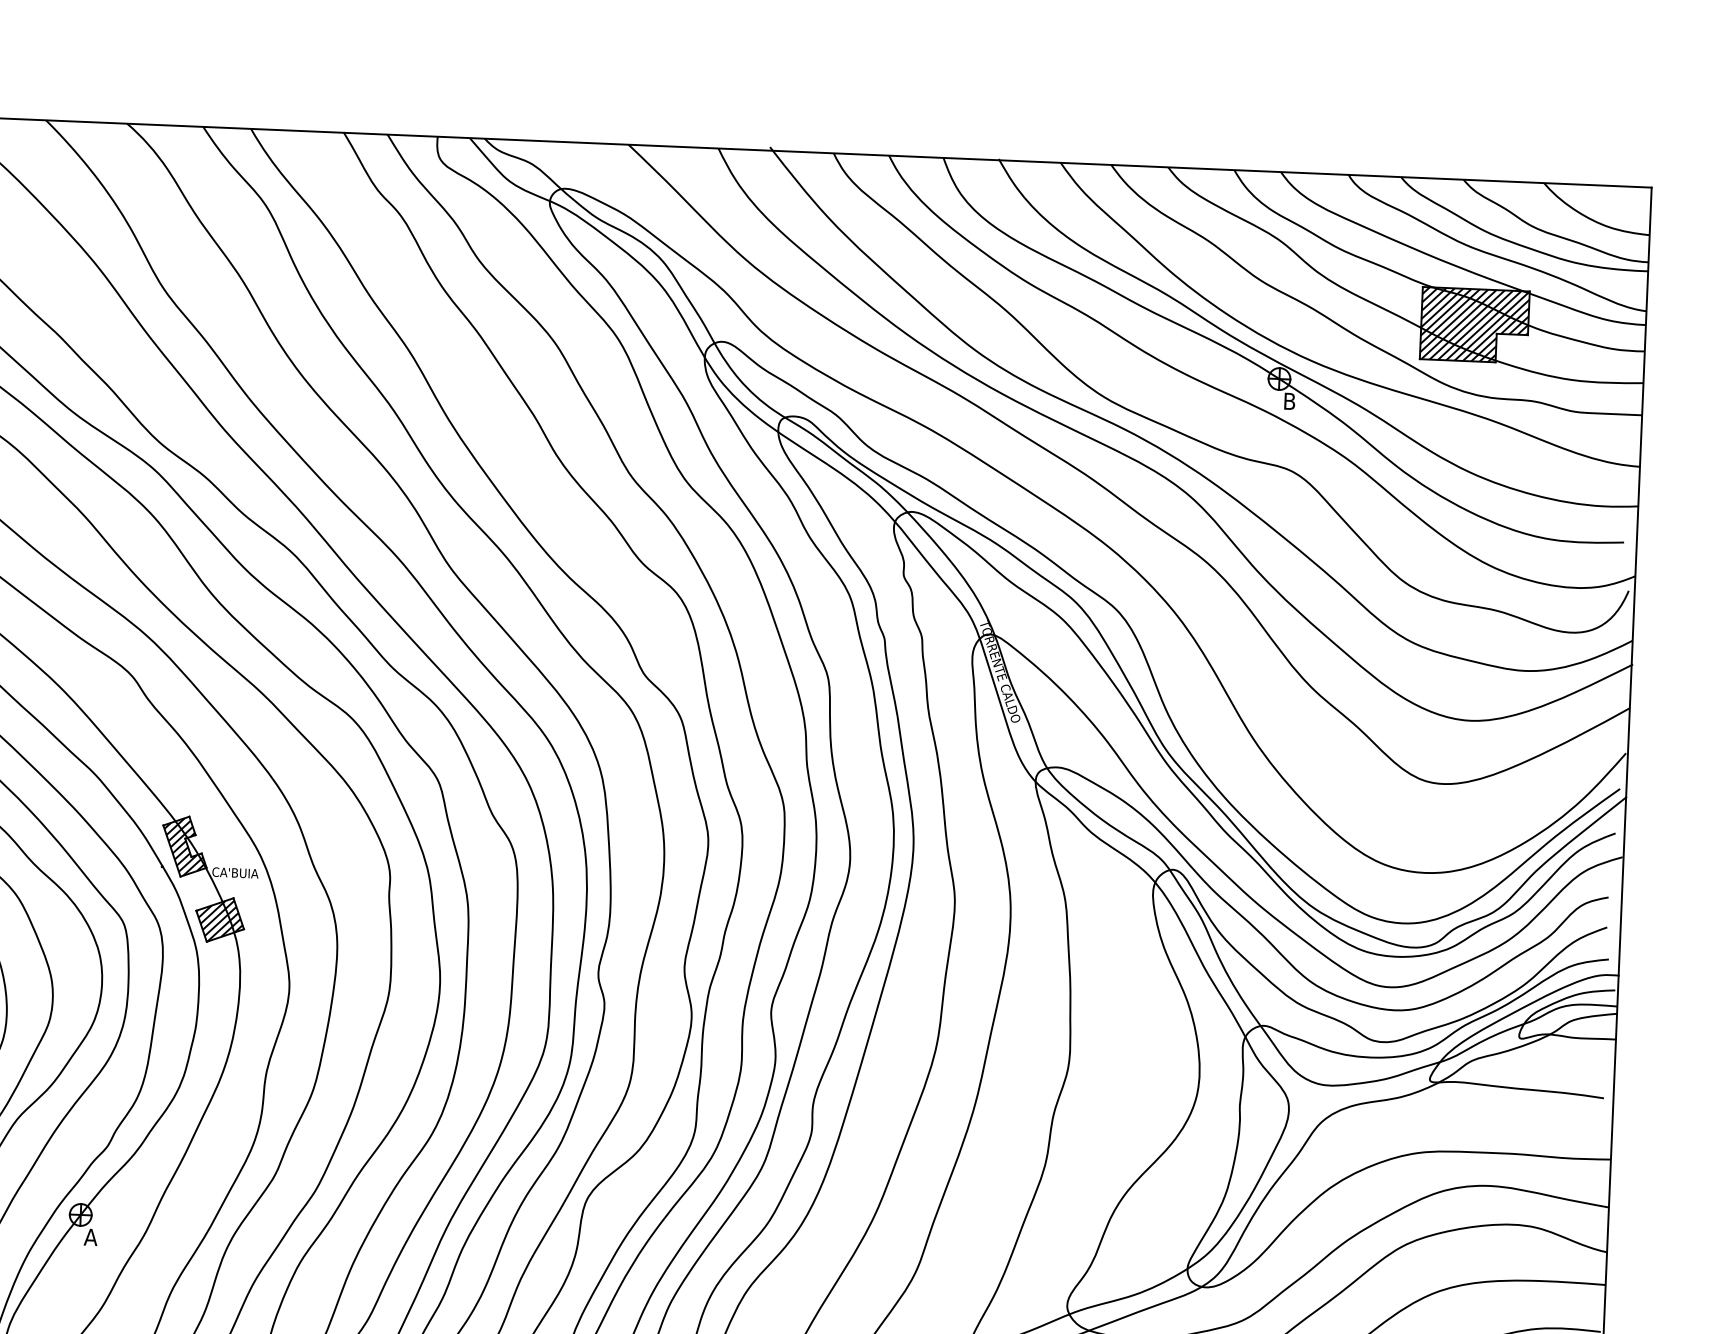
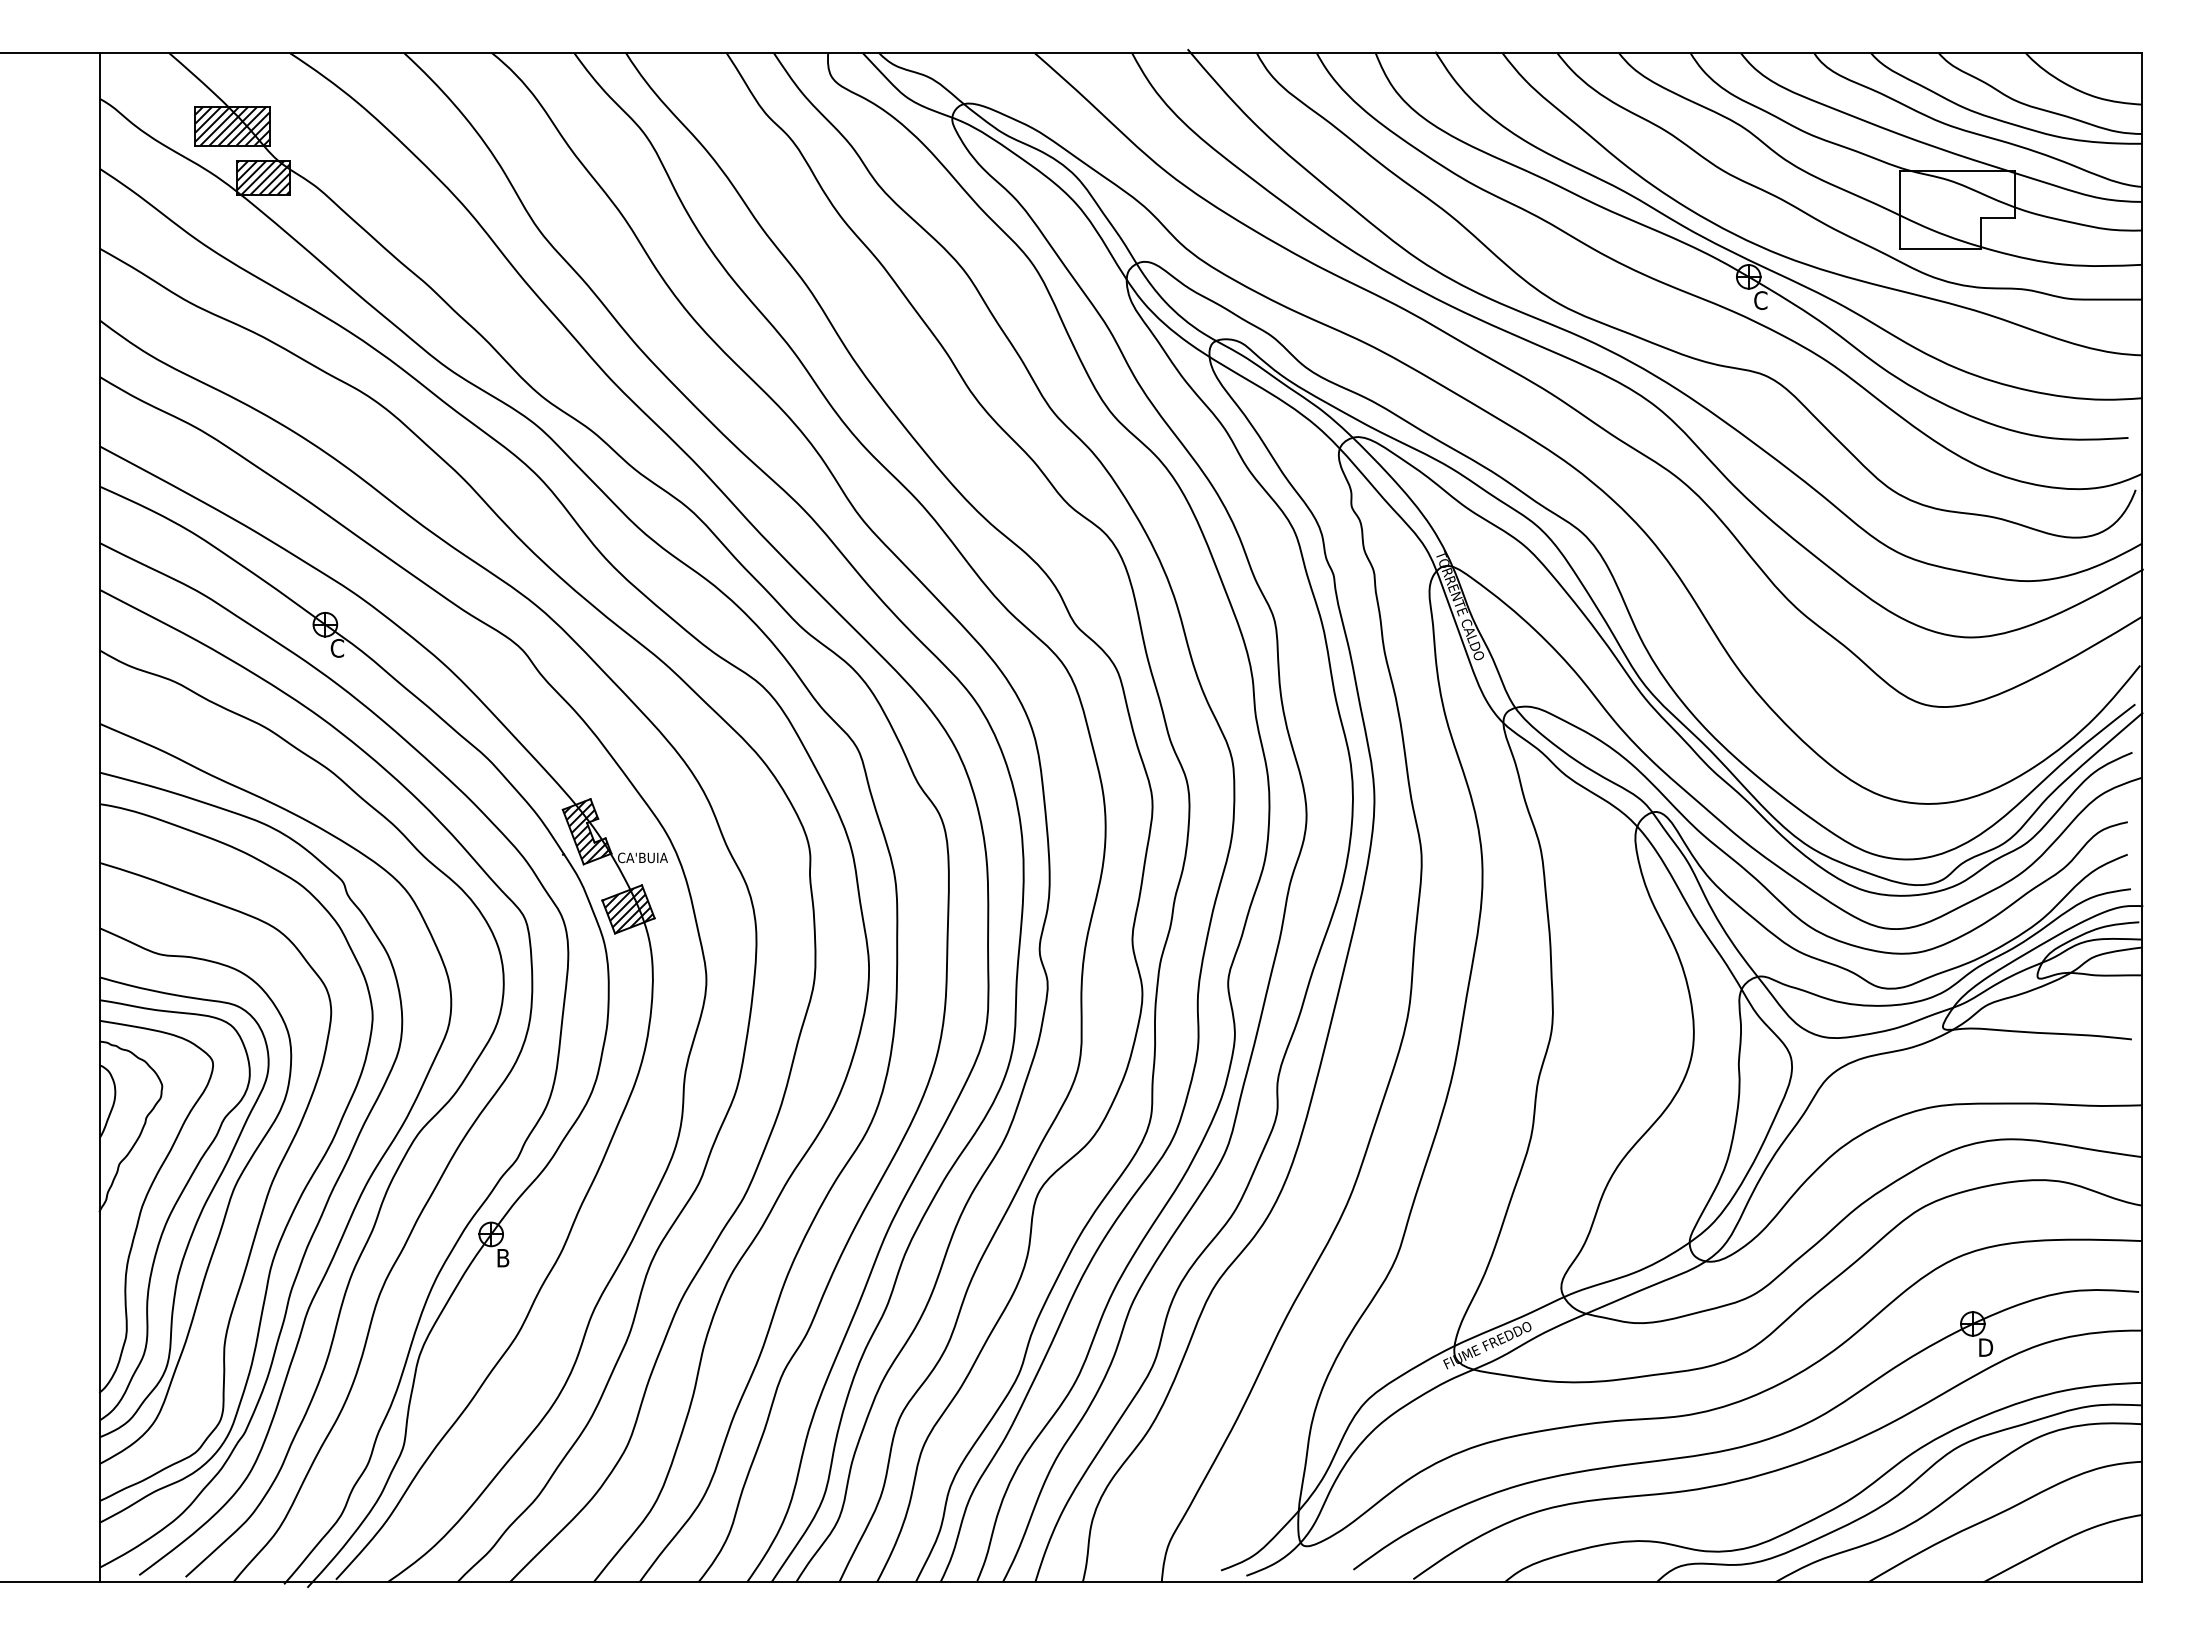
hatch: (1474, 324) -> (1957, 209), removed
text: (1289, 401) -> (1760, 300), B -> C
text: (90, 1237) -> (502, 1258), A -> B

